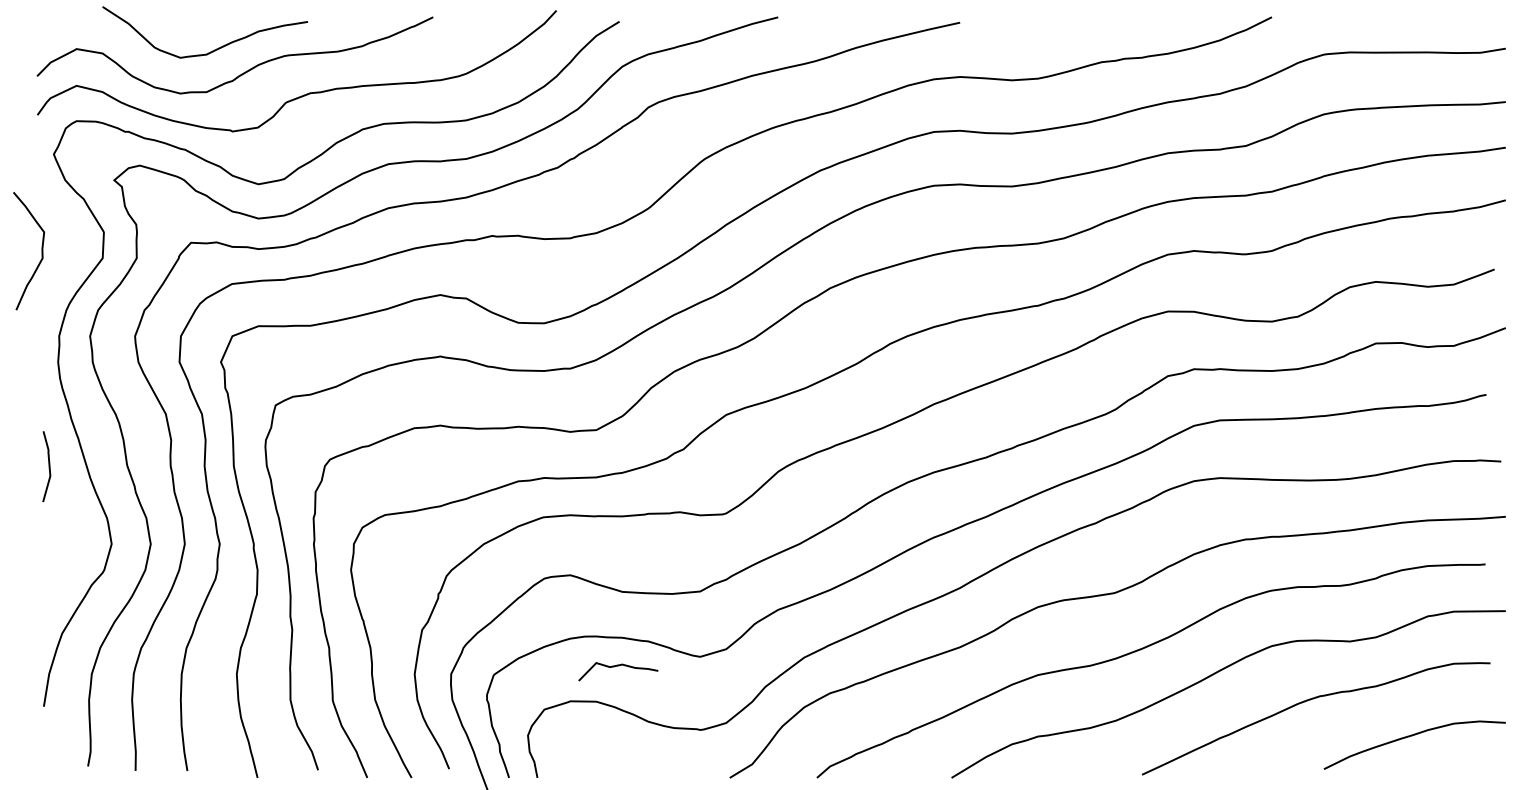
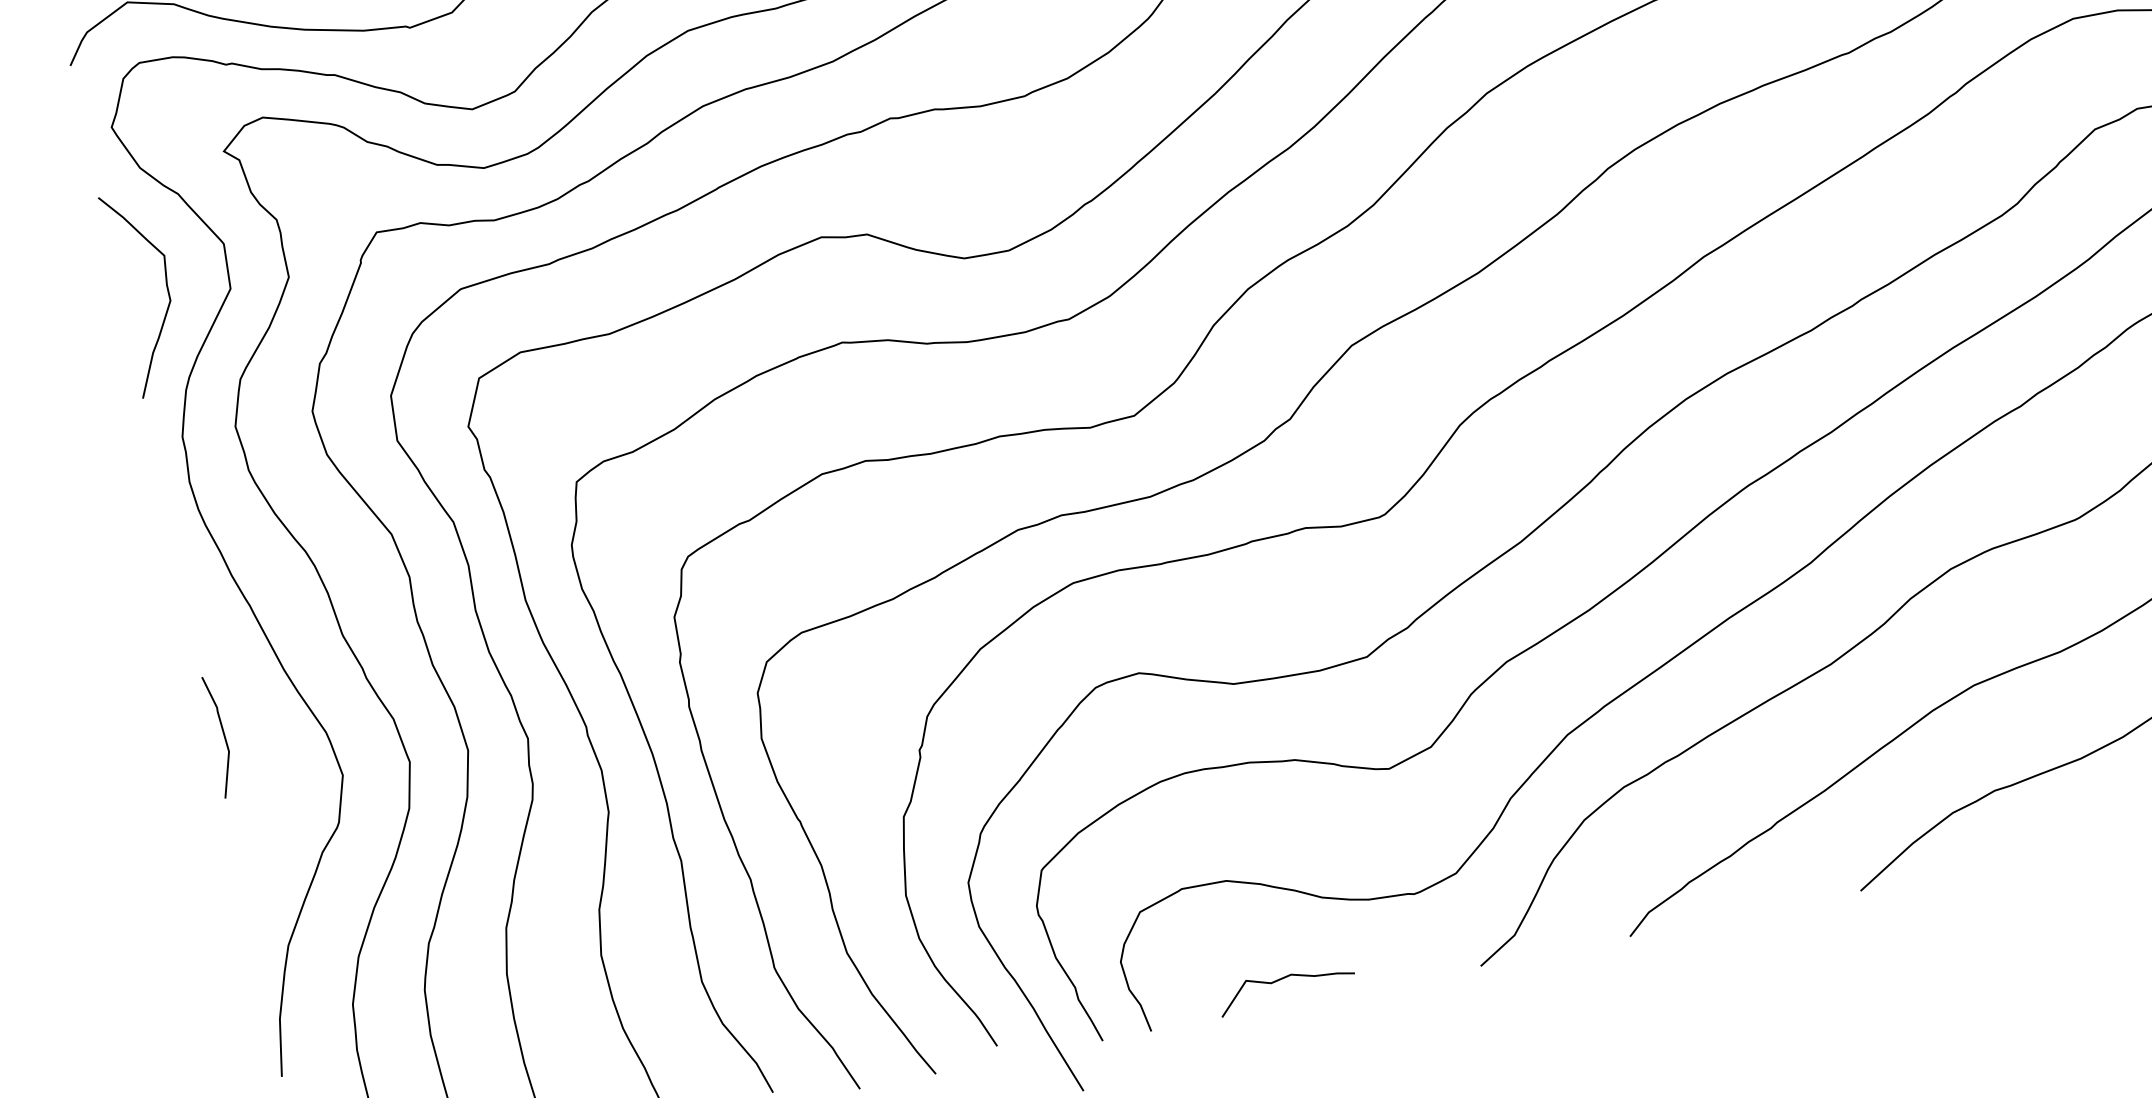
curve: (41, 251) -> (166, 289), moved
line: (48, 466) -> (222, 735), moved
curve: (618, 666) -> (1285, 979), moved

